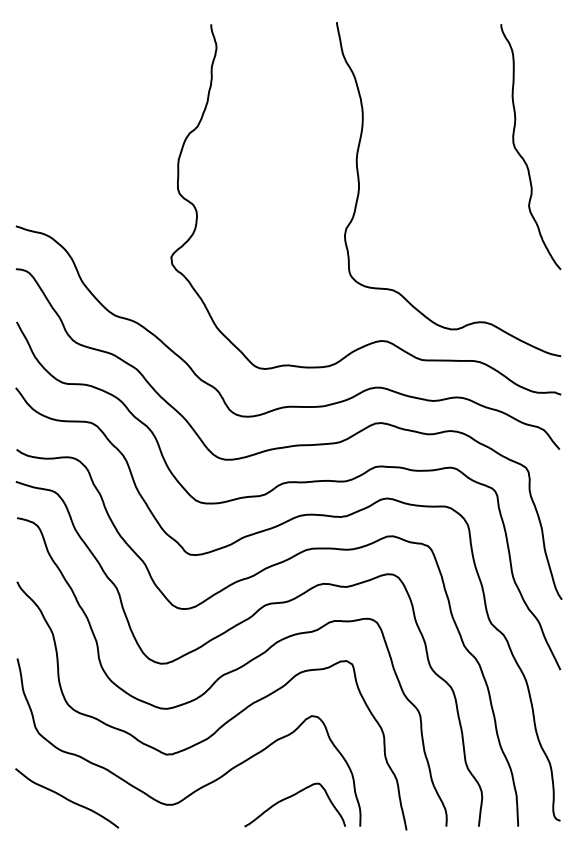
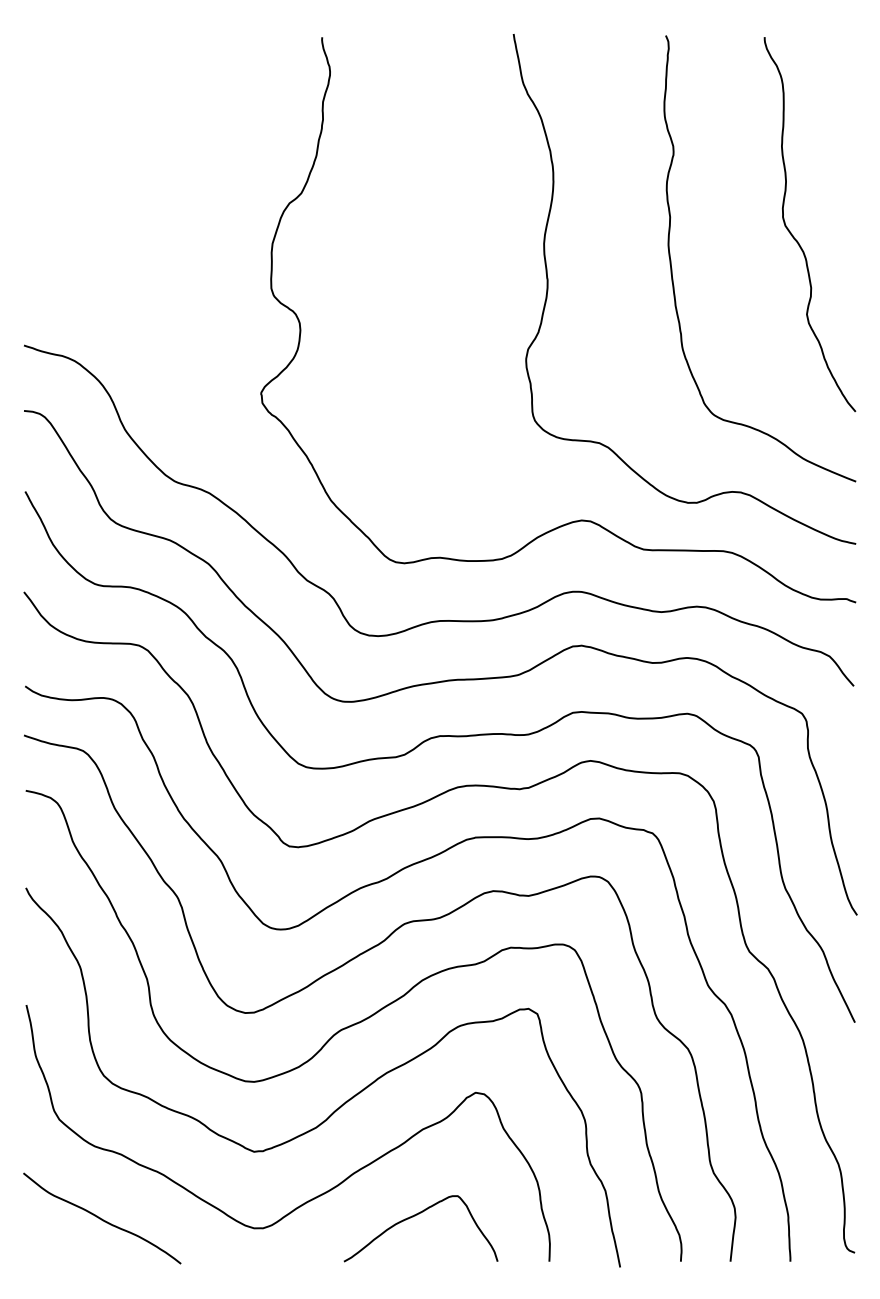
curve: (441, 177) -> (673, 271), added
curve: (291, 797) -> (415, 1217), moved

